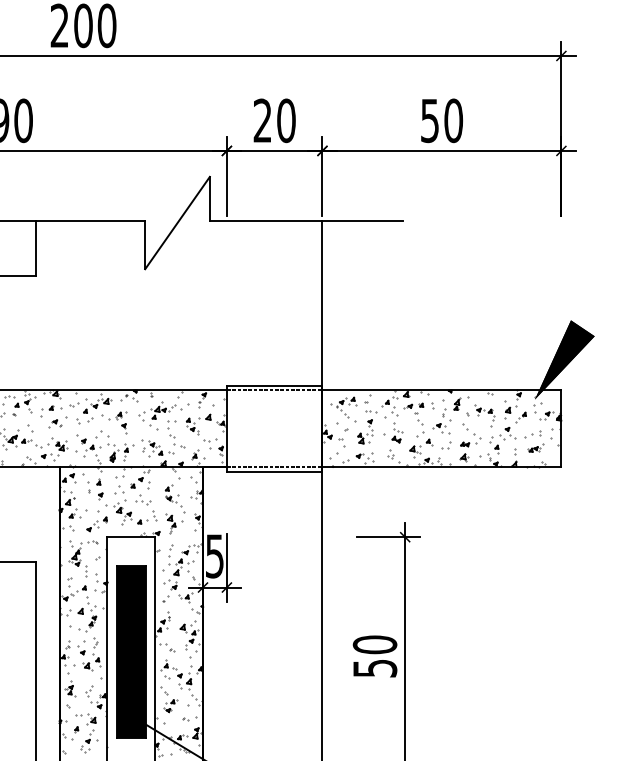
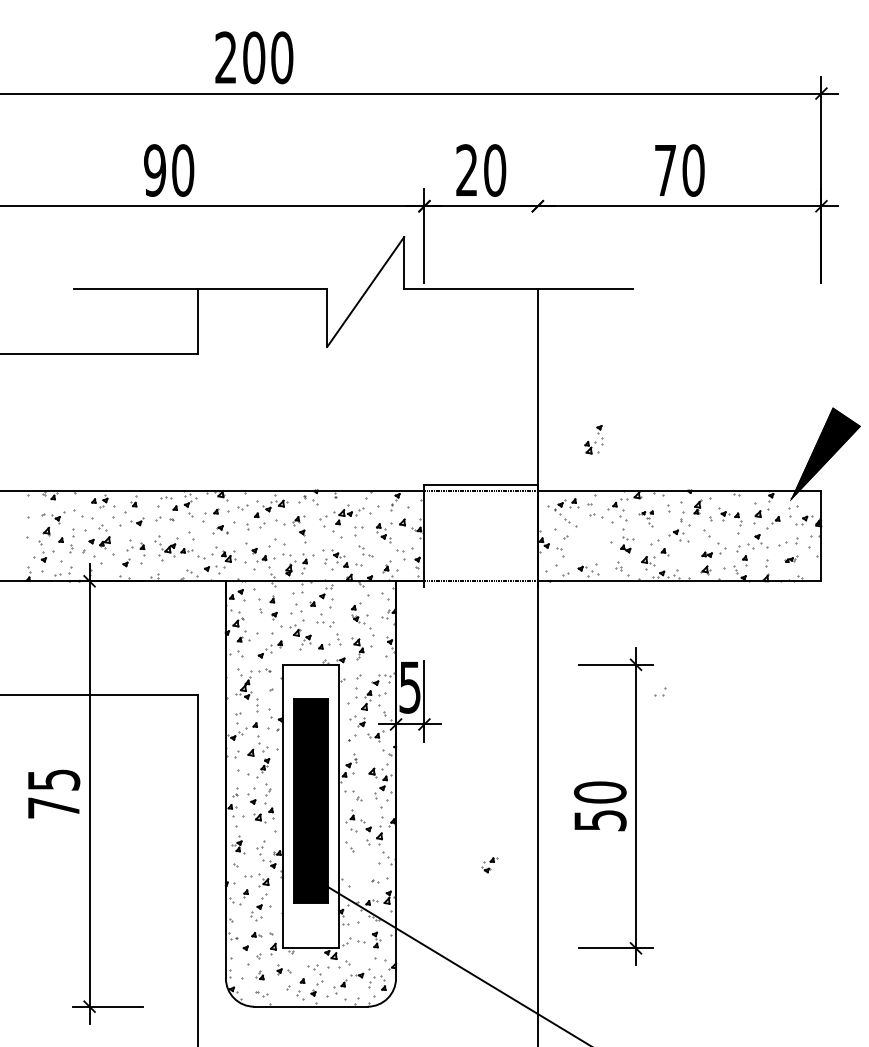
text: (430, 120) -> (665, 170), 50 -> 70
line: (322, 176) -> (537, 236), removed
part: (414, 413) -> (646, 518), size x0.6
part: (365, 431) -> (593, 439), moved
part: (177, 441) -> (365, 551), size x0.7
part: (446, 445) -> (660, 691), moved
part: (536, 447) -> (791, 558), size x0.7
line: (274, 471) -> (480, 586), removed
part: (170, 706) -> (489, 865), moved

